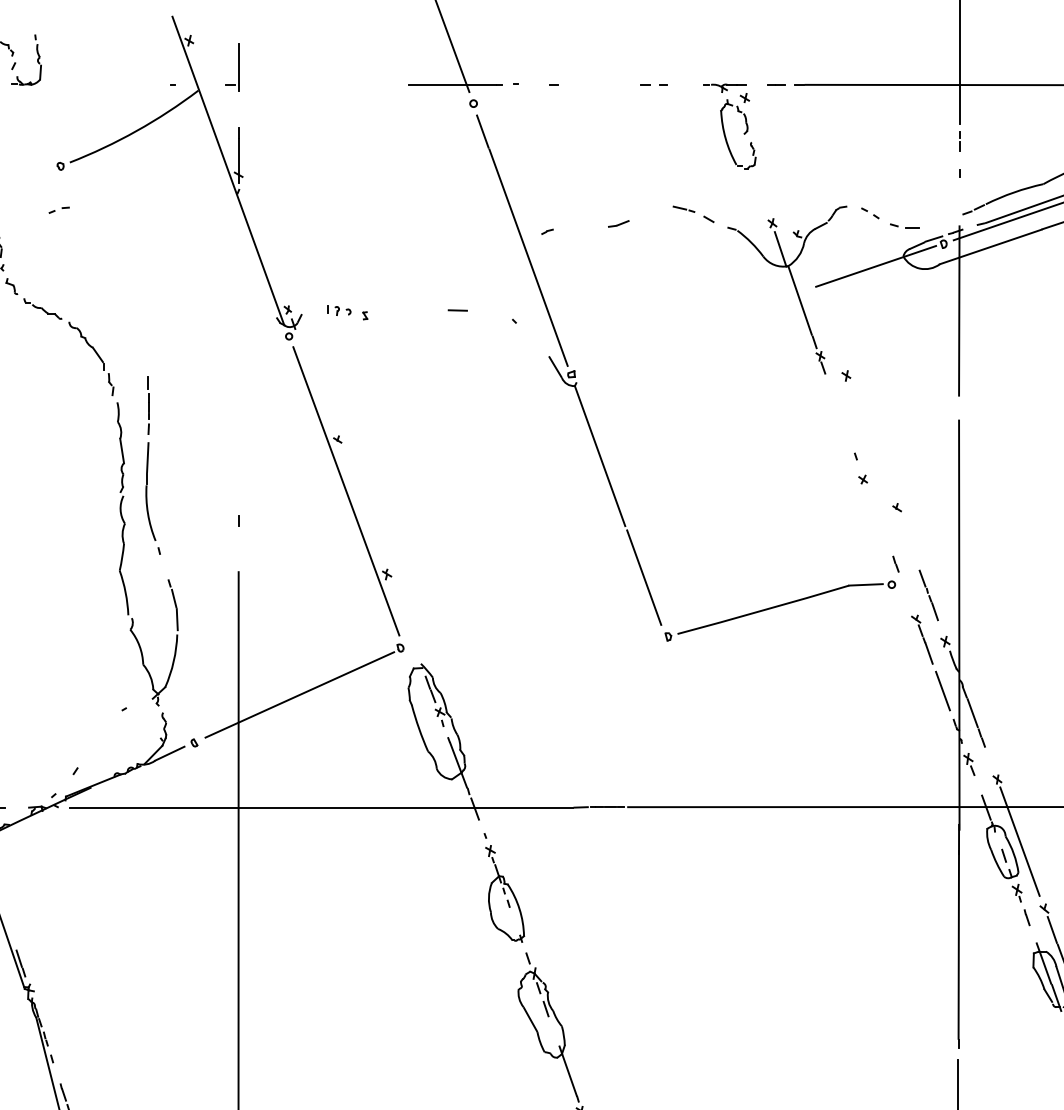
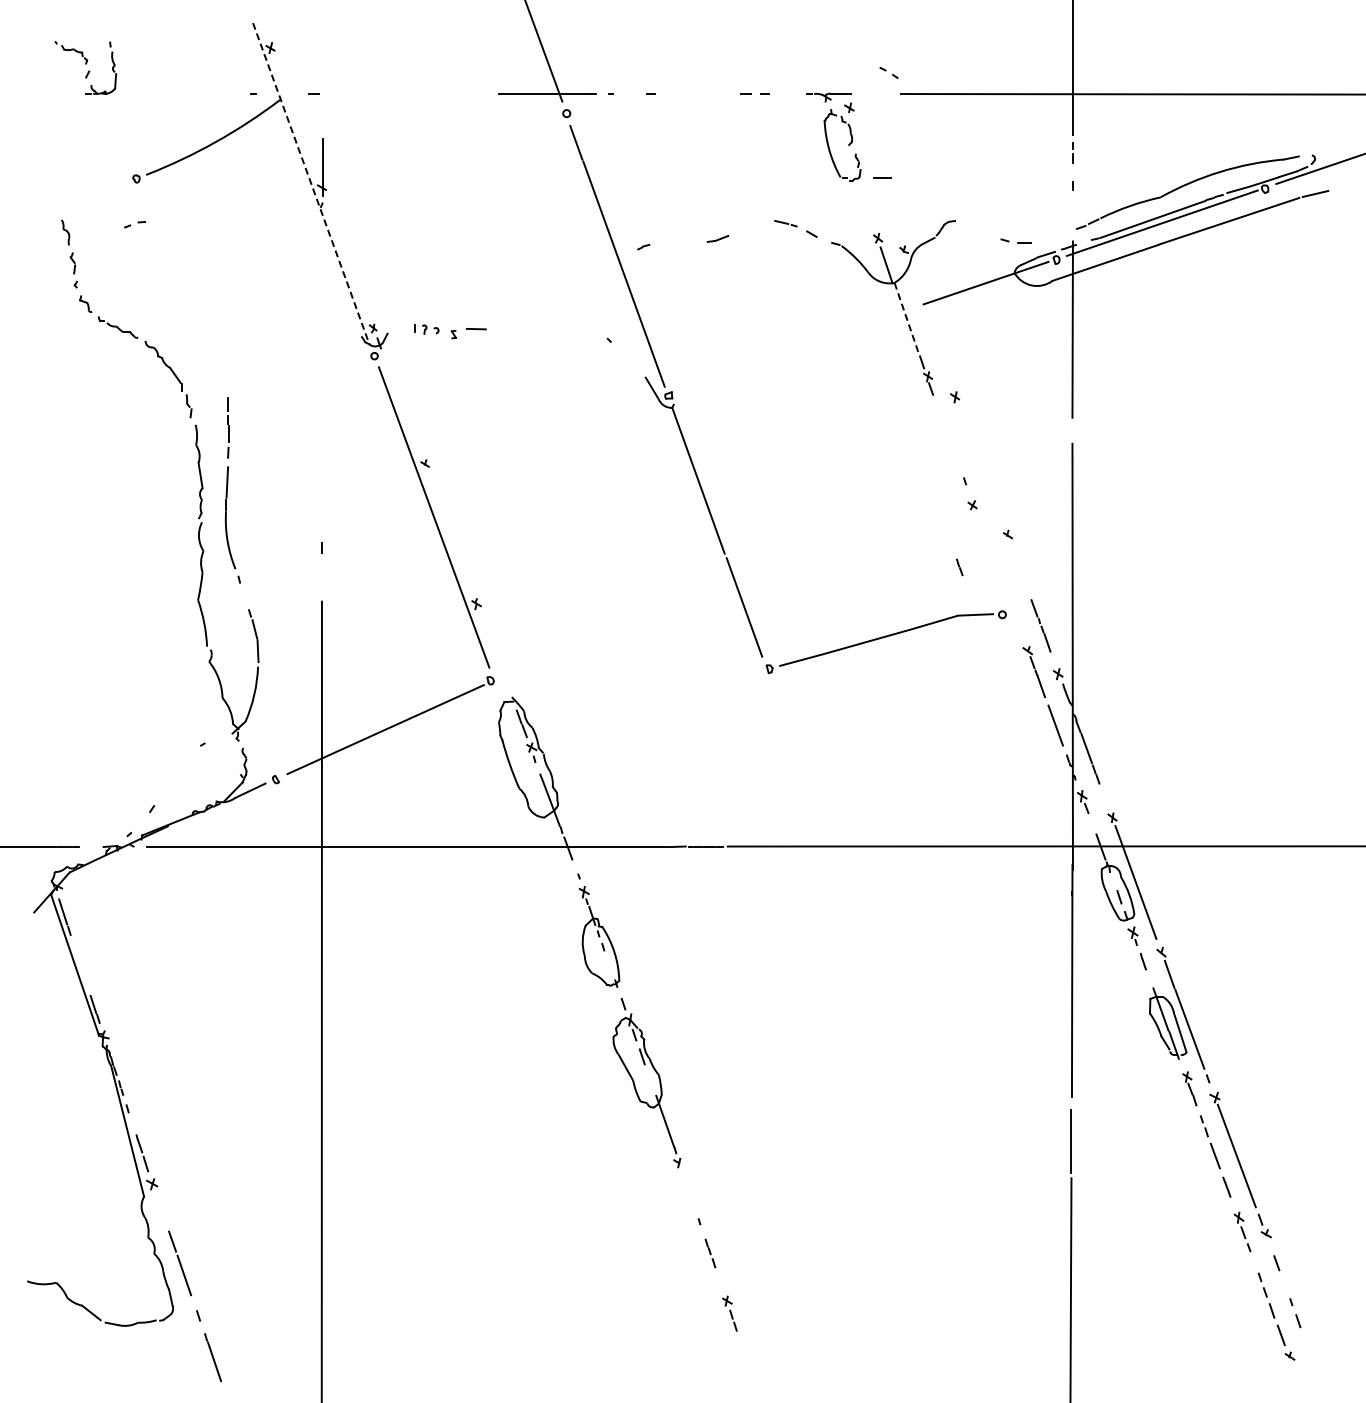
line: (239, 67) -> (322, 75), removed
line: (776, 84) -> (882, 177), moved
line: (228, 170) -> (311, 183), solid -> dashed
part: (869, 212) -> (888, 72), moved
line: (799, 300) -> (906, 318), solid -> dashed
line: (458, 310) -> (476, 329), moved
line: (895, 564) -> (959, 567), moved

